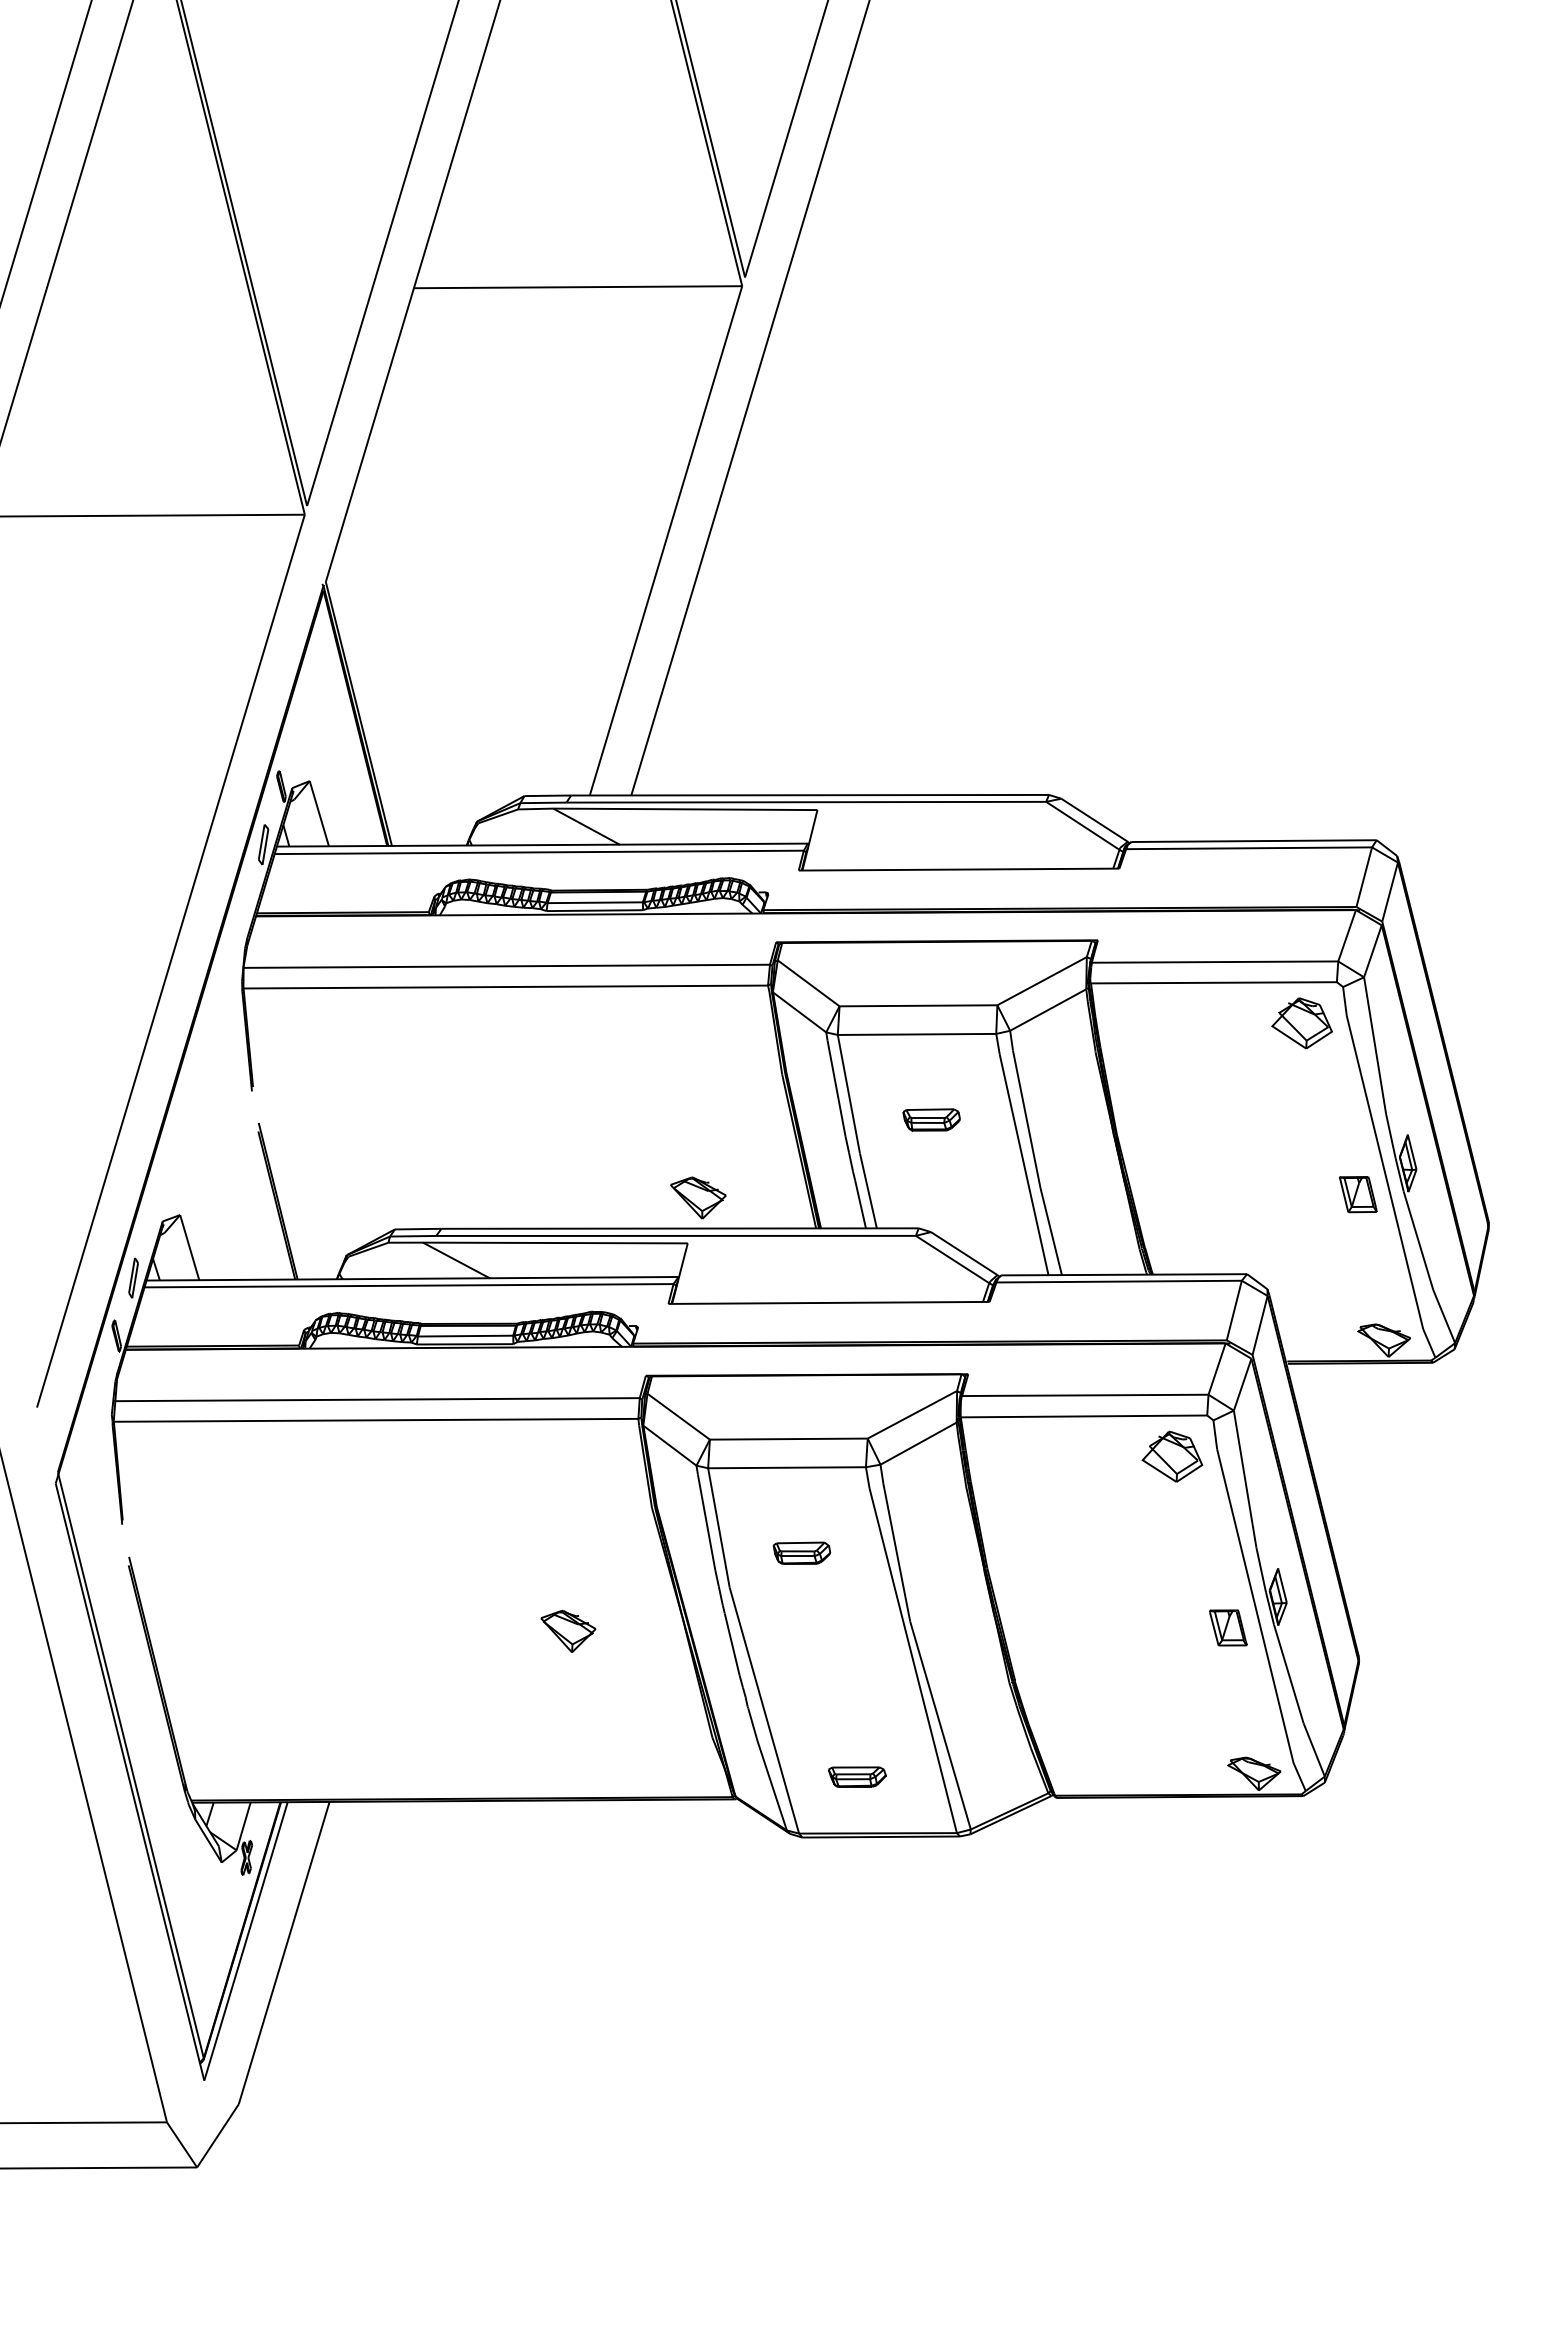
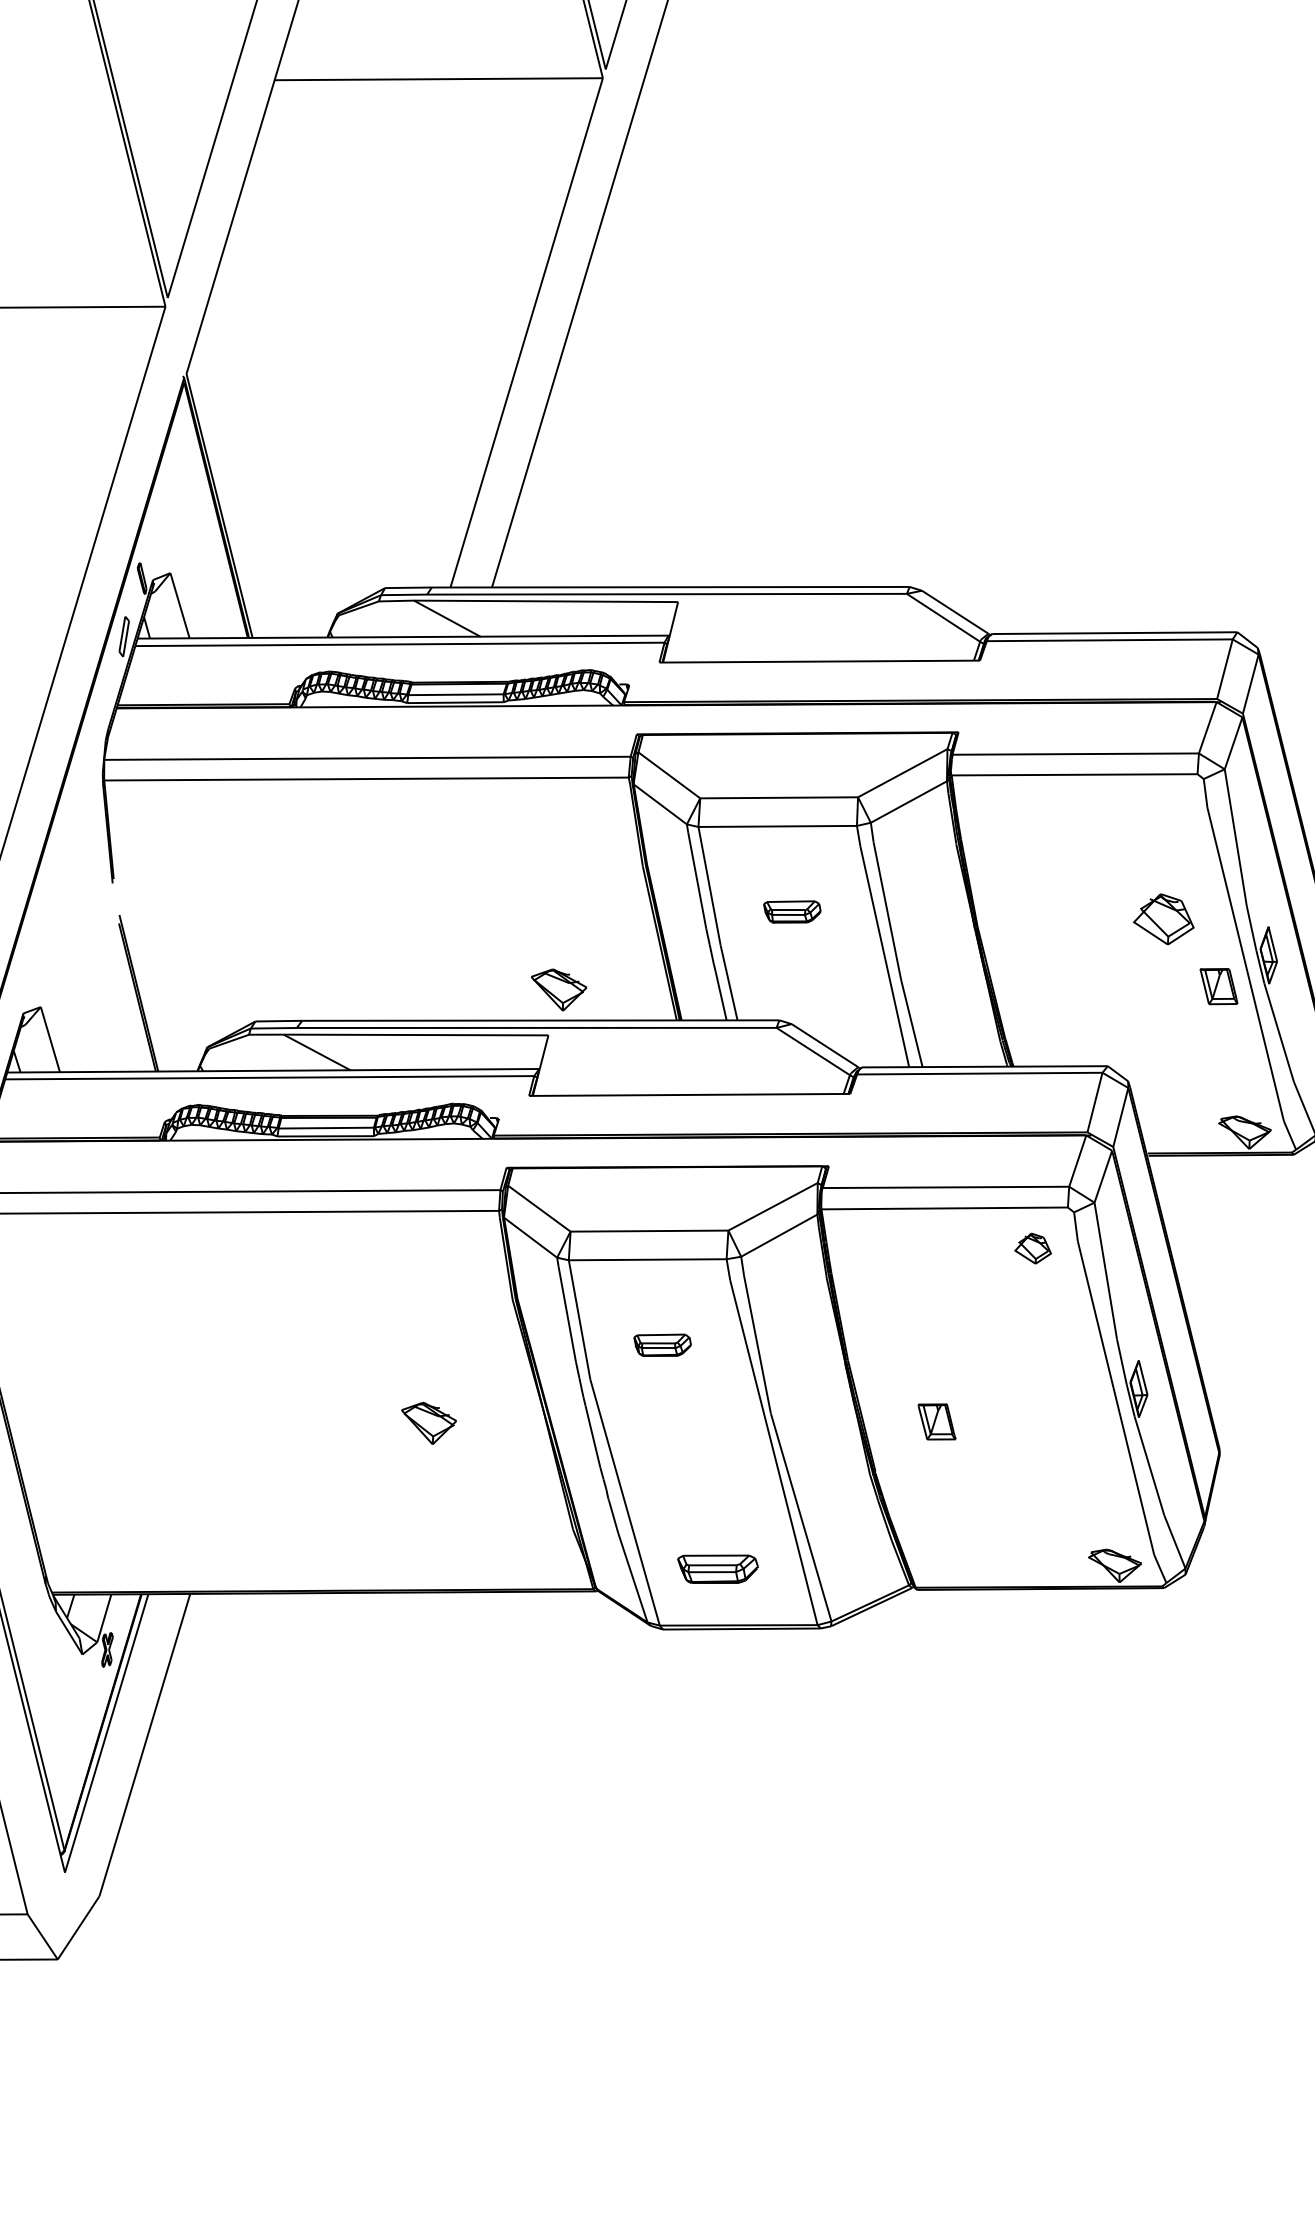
part: (1301, 1023) -> (1163, 919), moved
part: (1172, 1456) -> (1033, 1248), size x0.6
part: (1228, 1627) -> (937, 1421), moved
part: (856, 1776) -> (717, 1568), size x1.4

